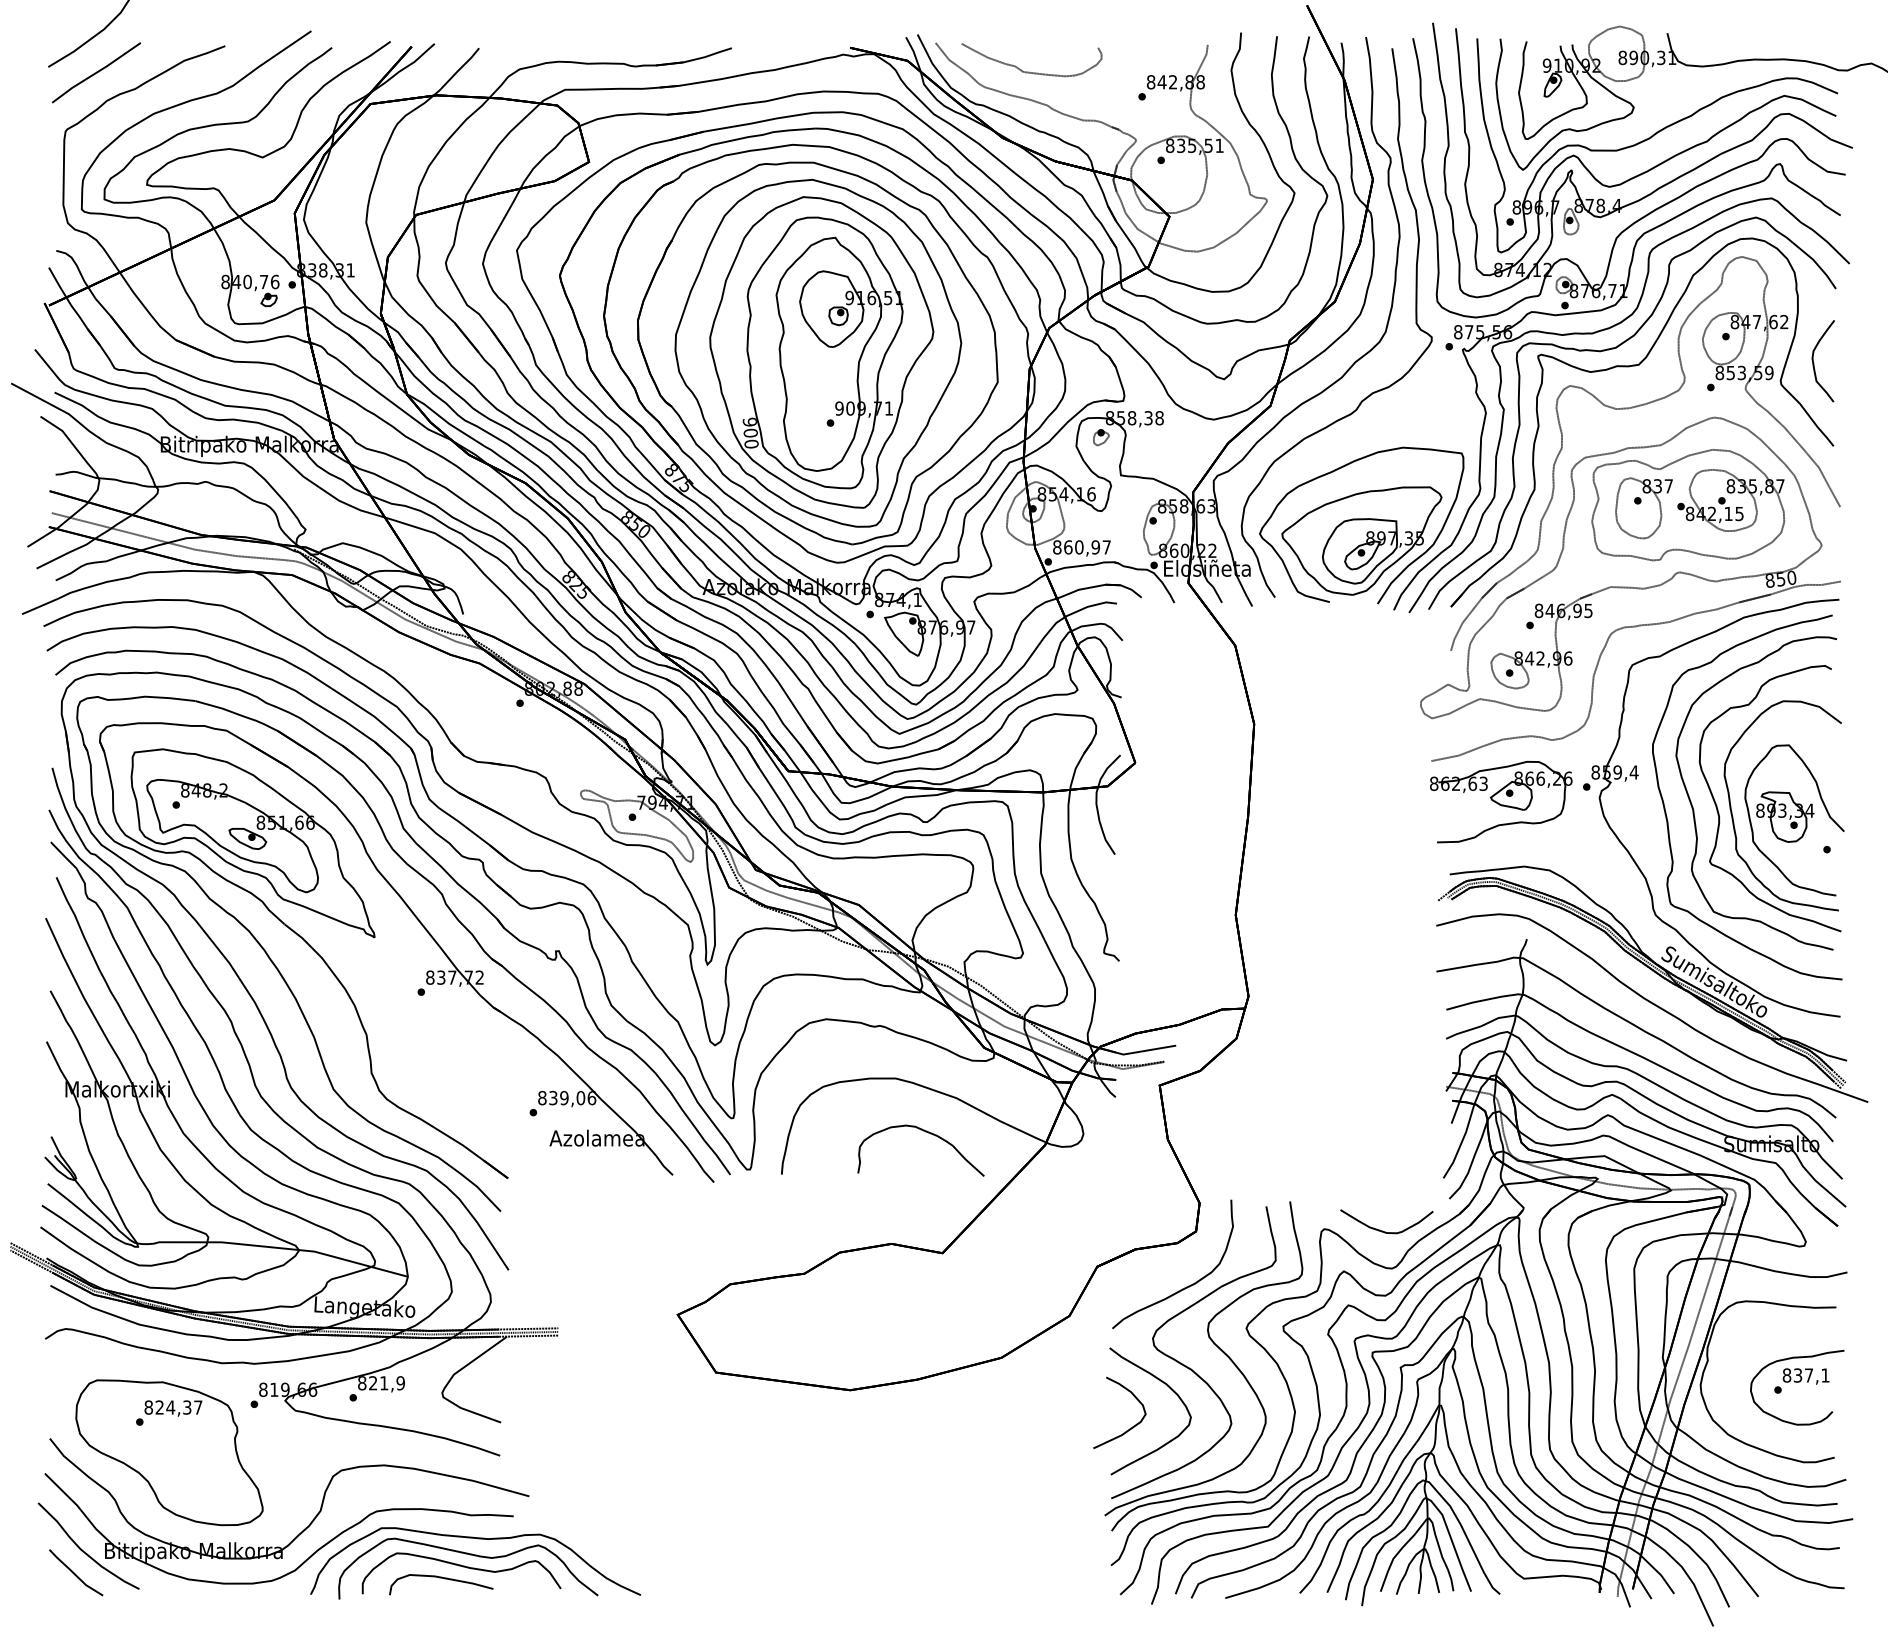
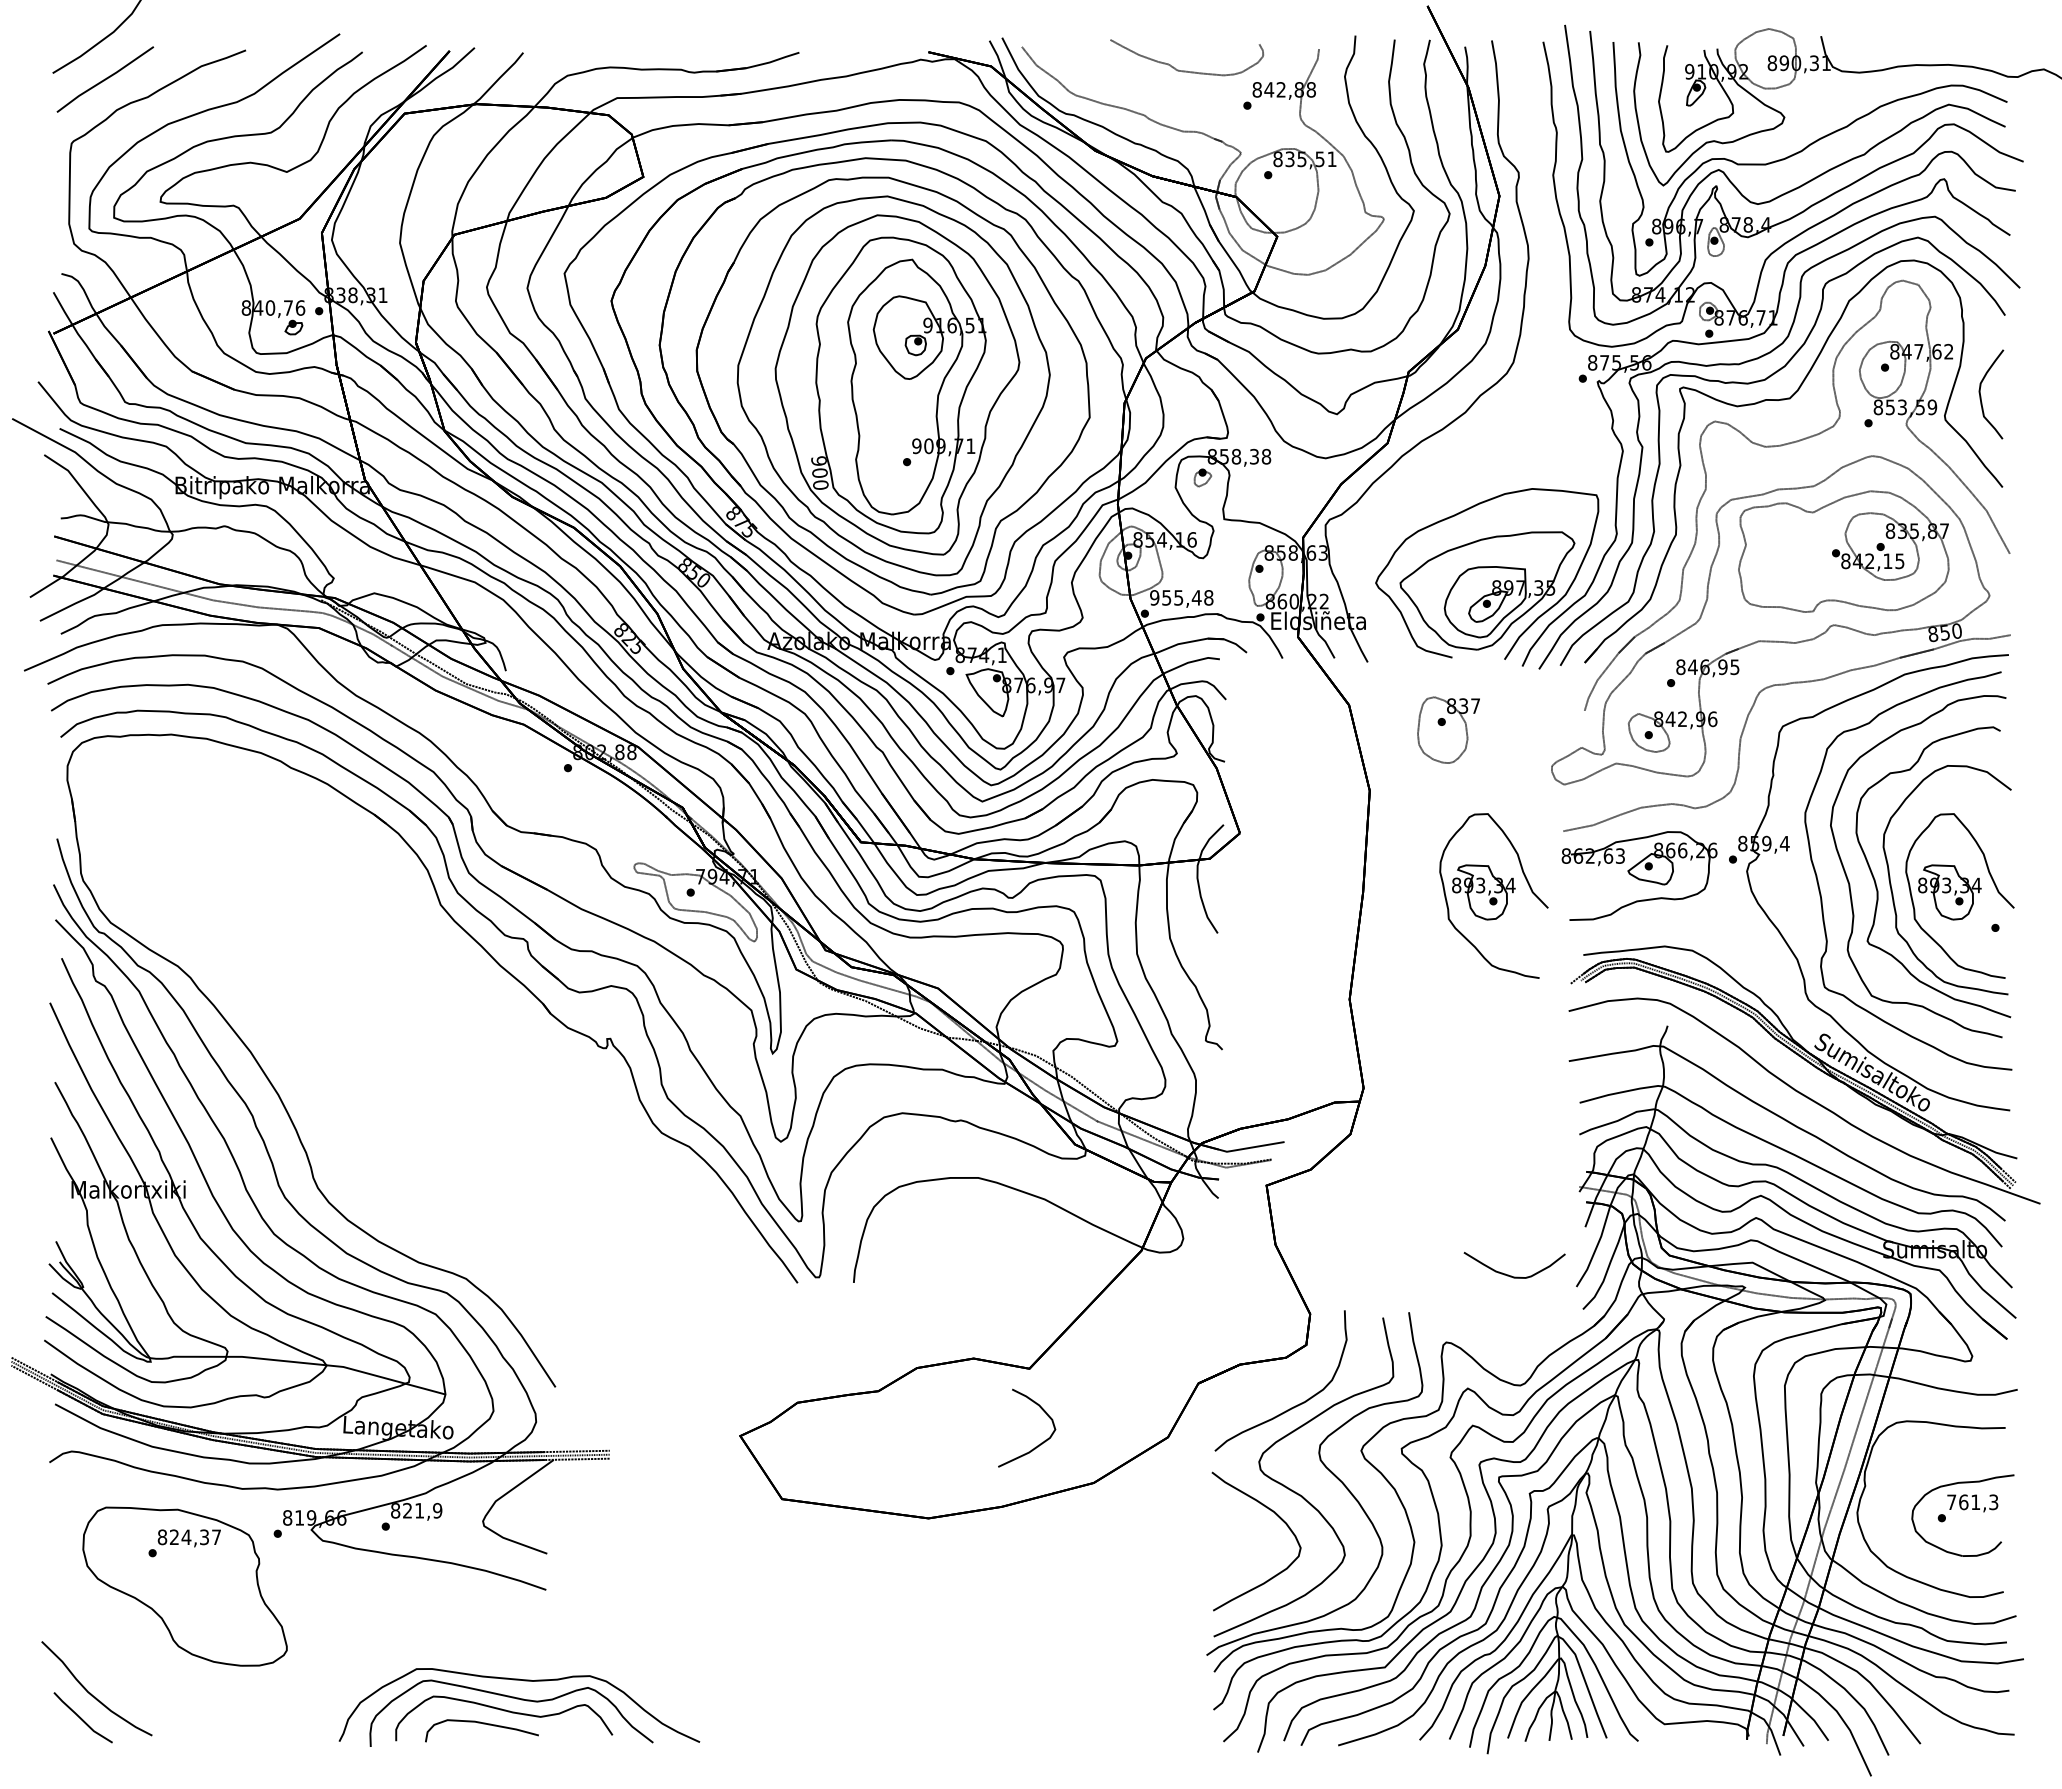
part: (1031, 71) -> (1186, 70), moved
curve: (1372, 392) -> (1498, 428), removed
part: (1643, 507) -> (1448, 729), moved
text: (1081, 547) -> (1181, 597), 860,97 -> 955,48
part: (1367, 819) -> (1493, 895), added
part: (374, 938) -> (409, 1024), removed
curve: (927, 1133) -> (1012, 1237), removed
curve: (1383, 1231) -> (1511, 1275), moved
text: (1806, 1375) -> (1972, 1502), 837,1 -> 761,3
curve: (1130, 1427) -> (1038, 1444), moved
part: (304, 1528) -> (332, 1669), removed

